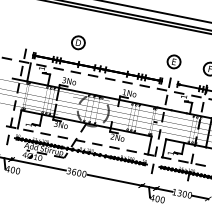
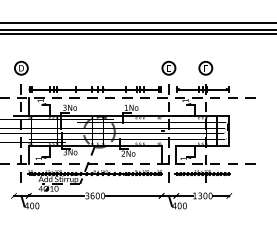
part: (78, 42) -> (21, 67), moved

